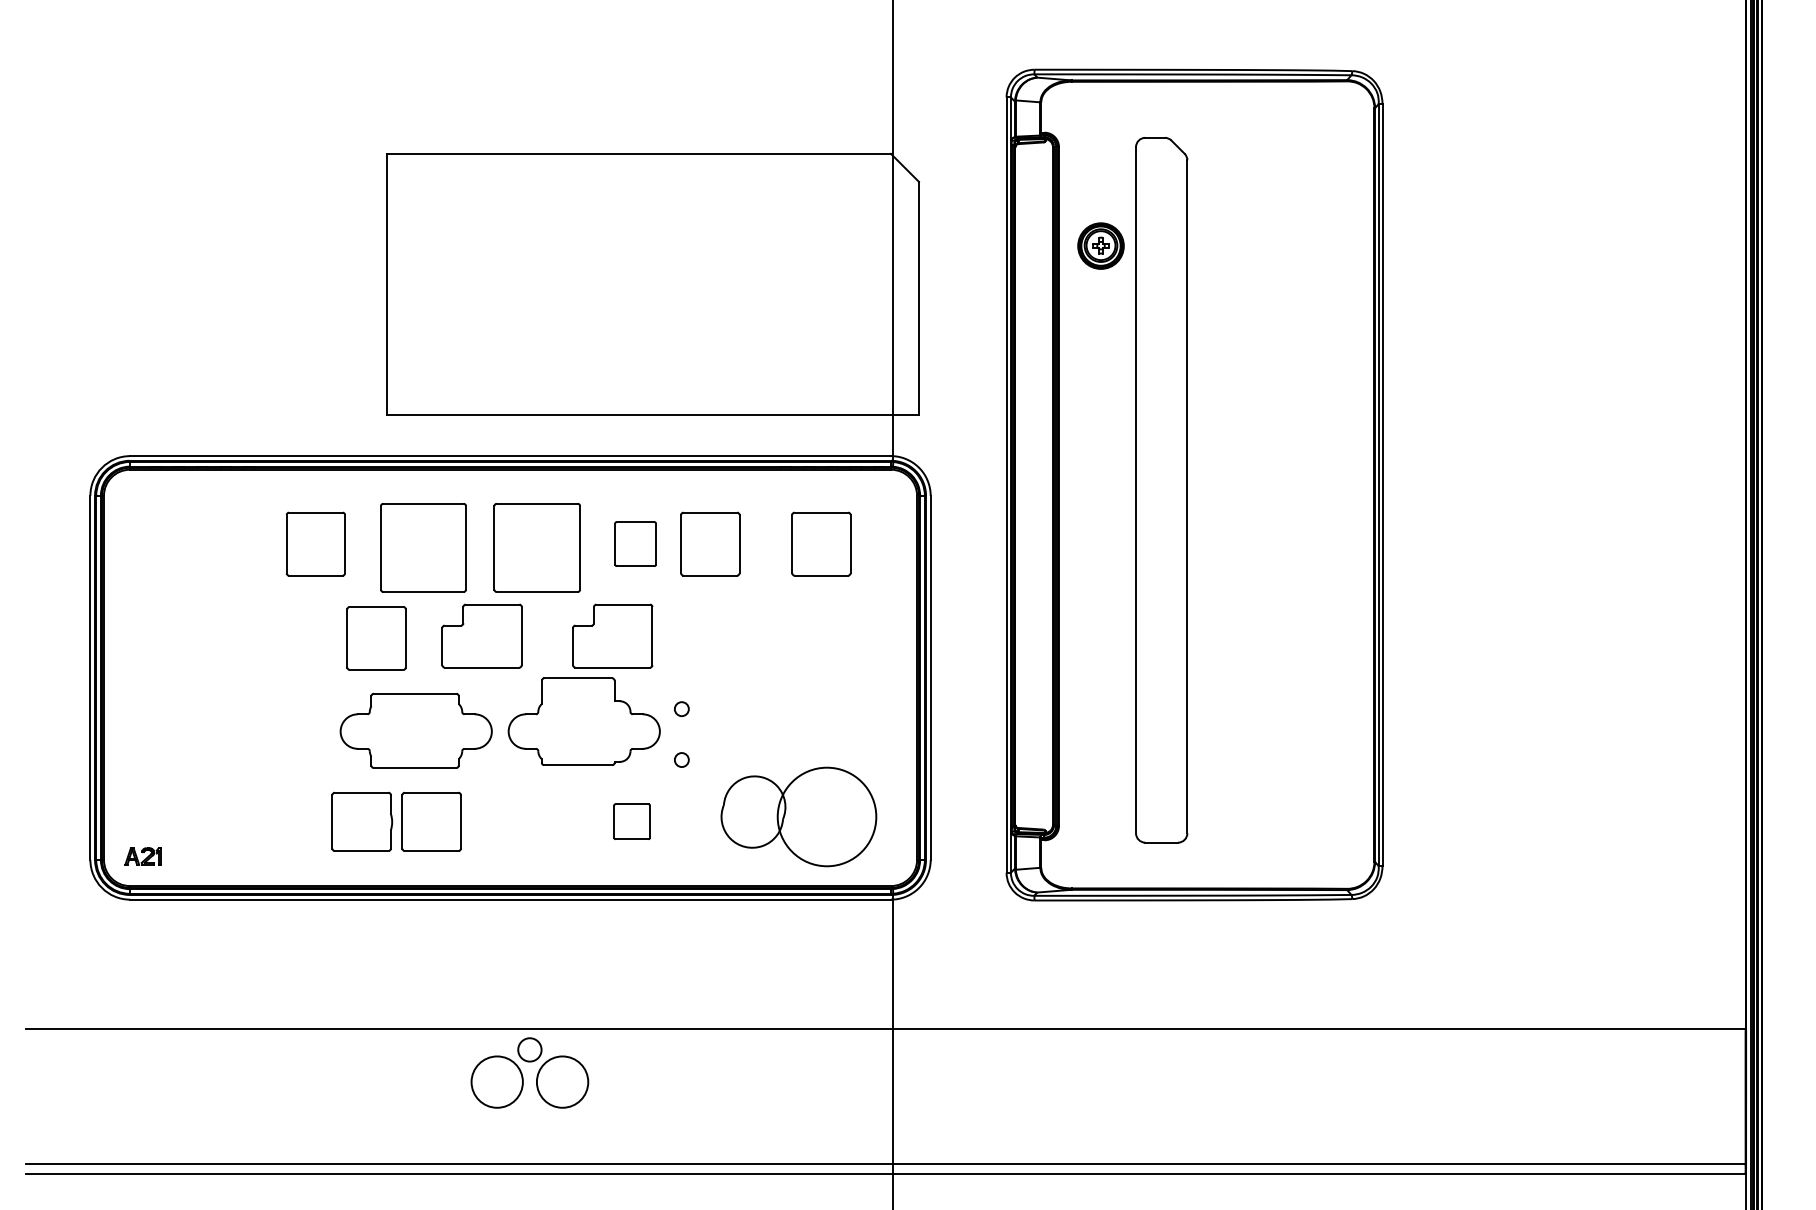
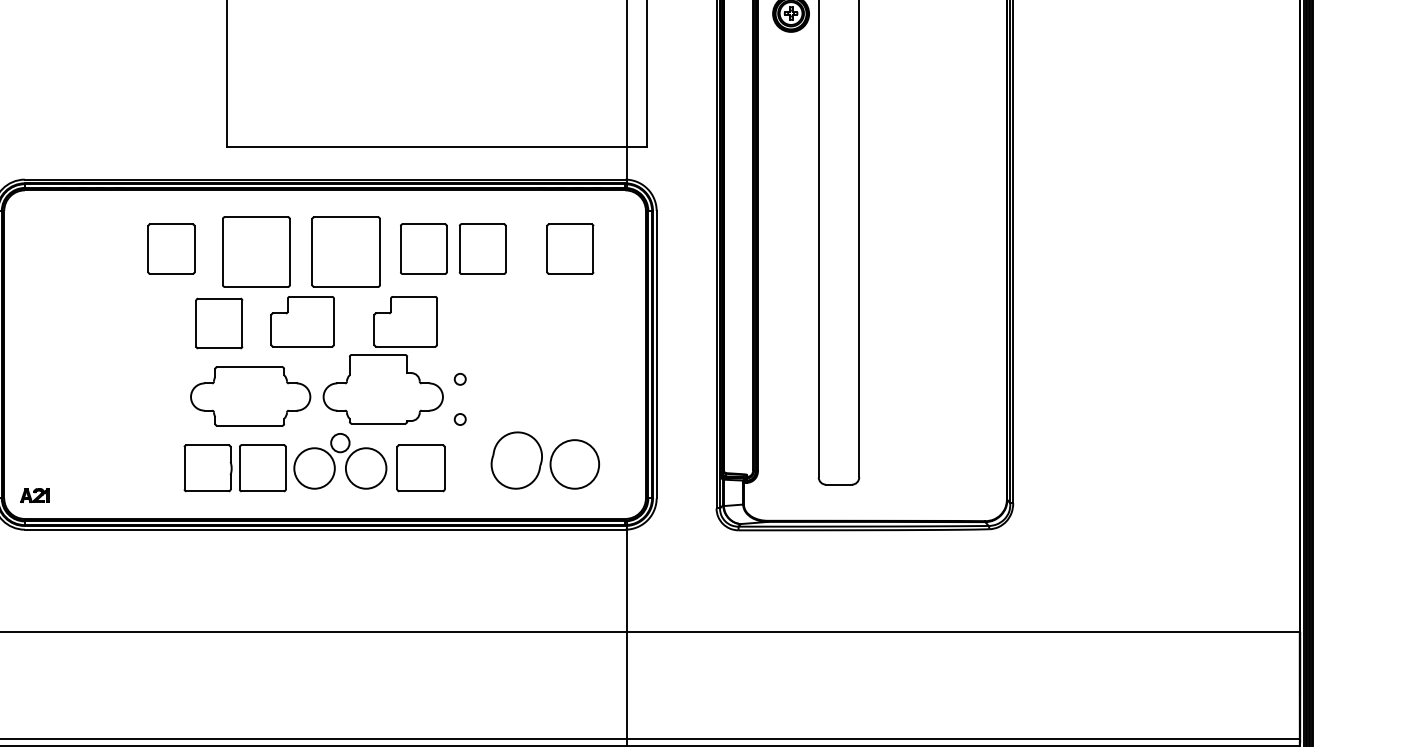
part: (635, 543) -> (423, 248), size x1.43
circle: (826, 816) -> (574, 464), size x0.62
part: (631, 821) -> (420, 468), size x1.67
part: (522, 1073) -> (334, 461), moved

